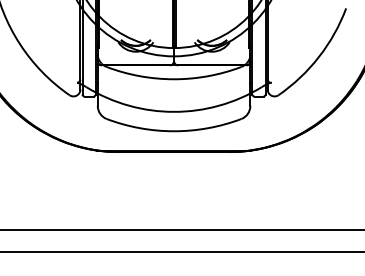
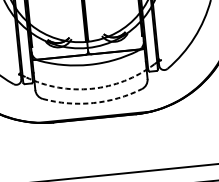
arc: (174, 111) -> (92, 88), solid -> dashed
arc: (174, 131) -> (93, 103), solid -> dashed

